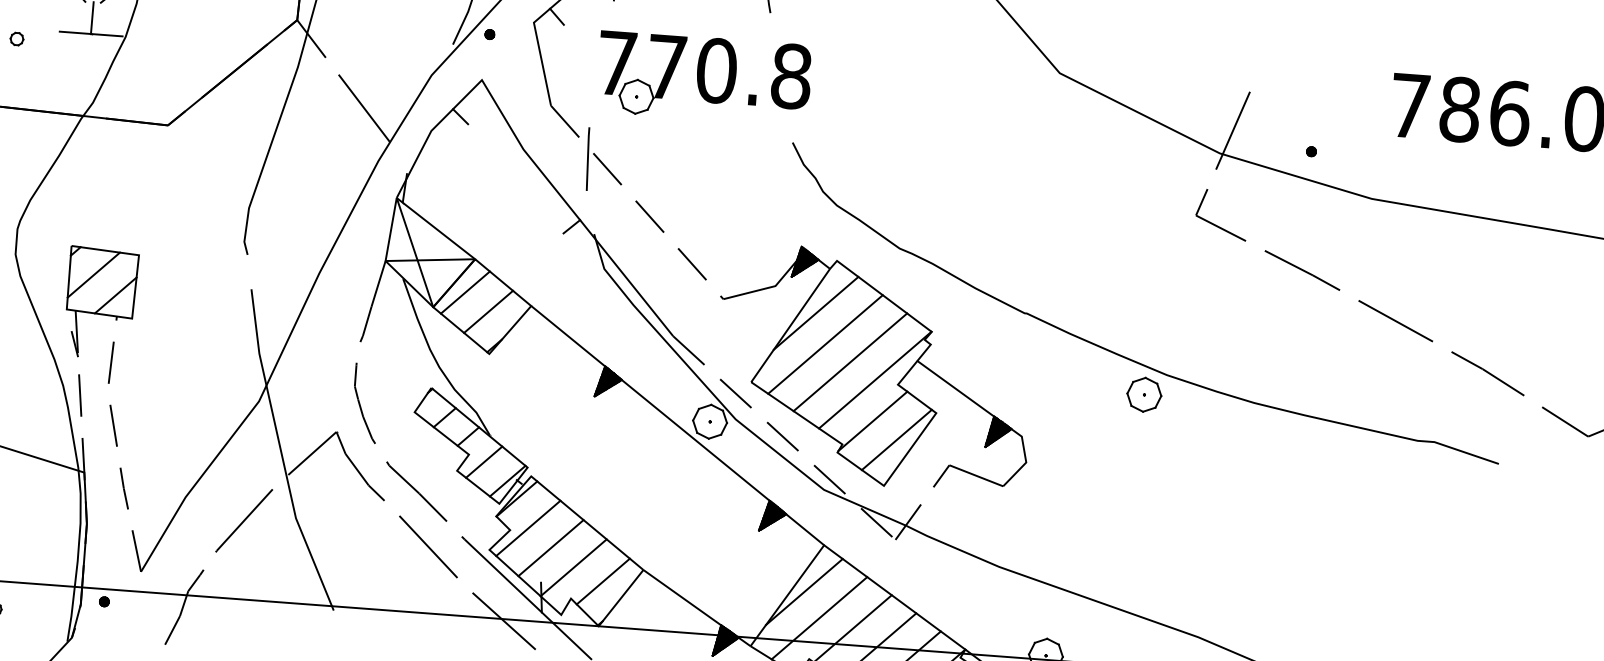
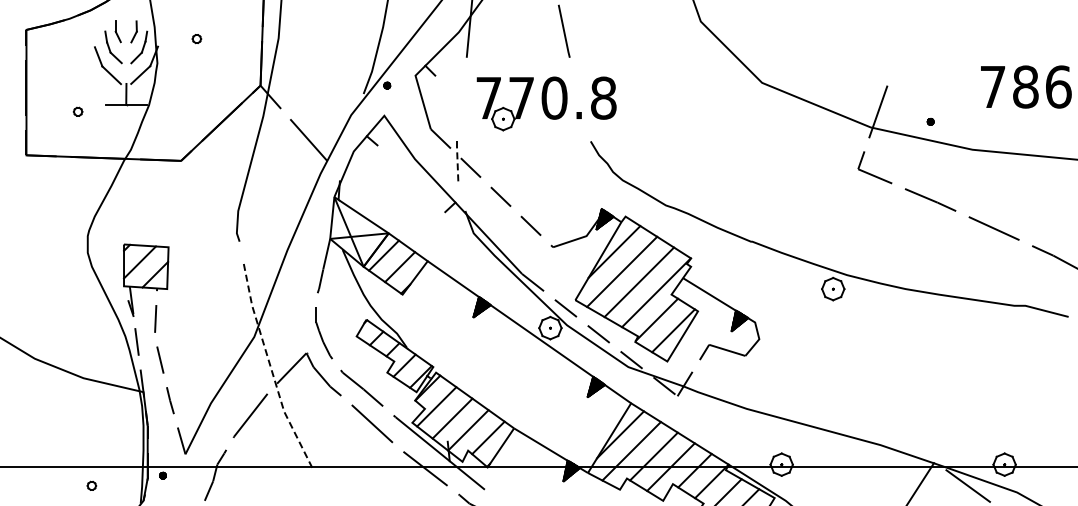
part: (703, 78) -> (546, 103), moved
line: (587, 157) -> (457, 161), solid -> dashed
line: (281, 452) -> (271, 369), solid -> dashed

